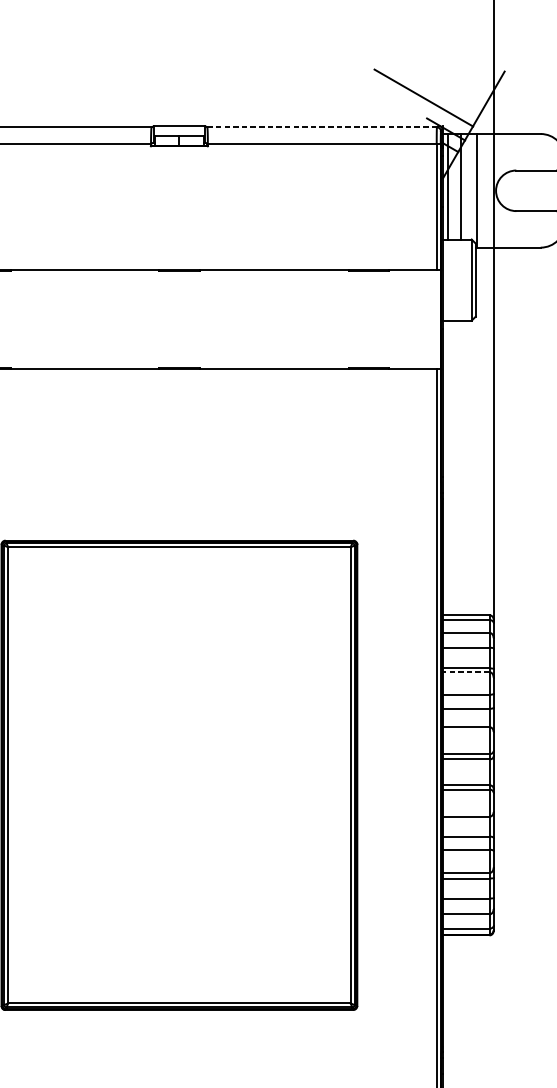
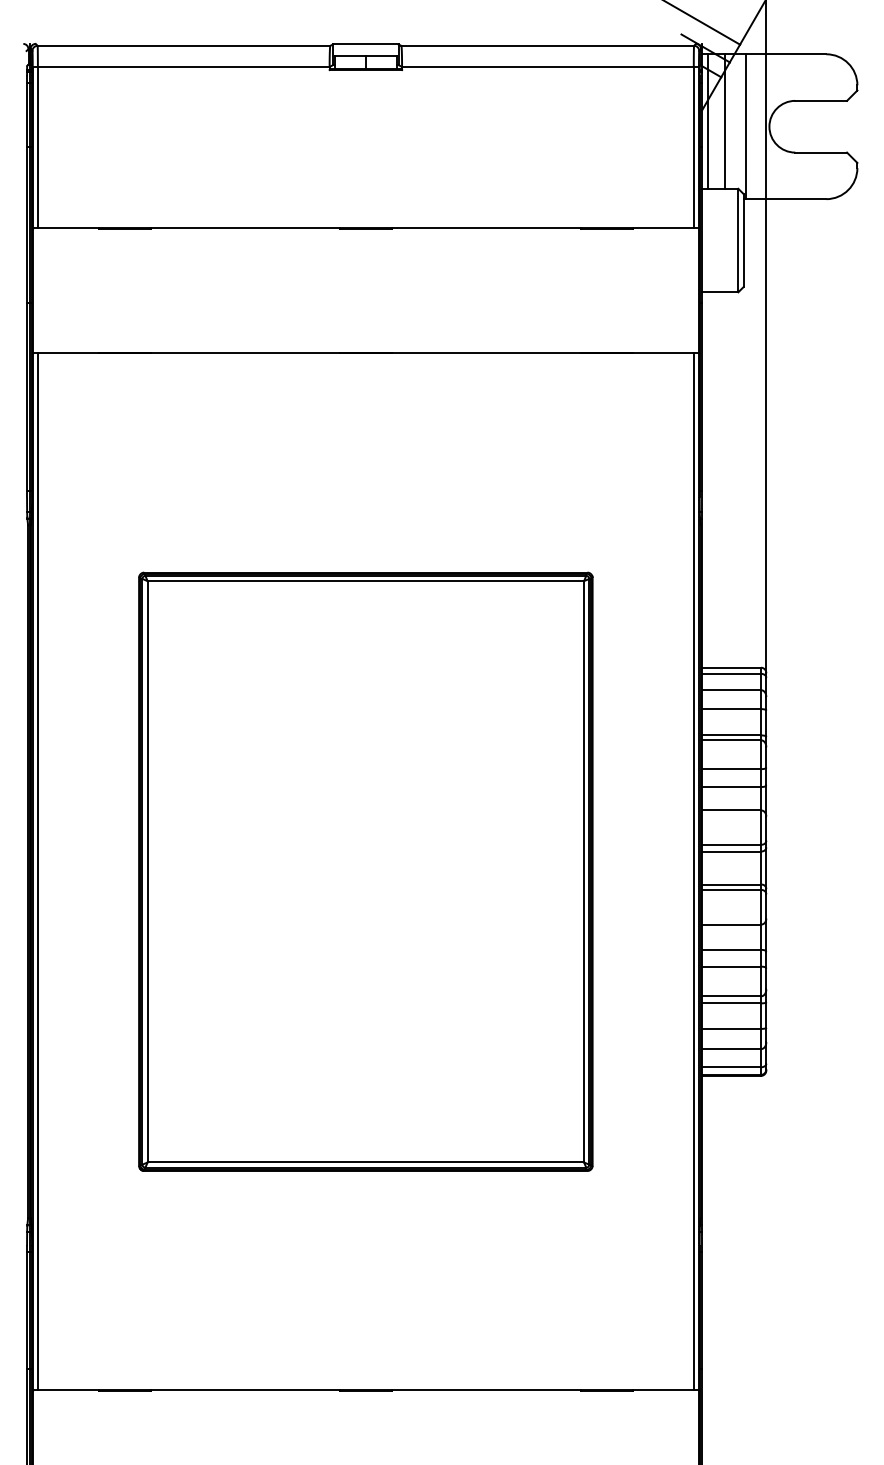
line: (322, 127) -> (548, 45), dashed -> solid
line: (466, 672) -> (731, 740), dashed -> solid

